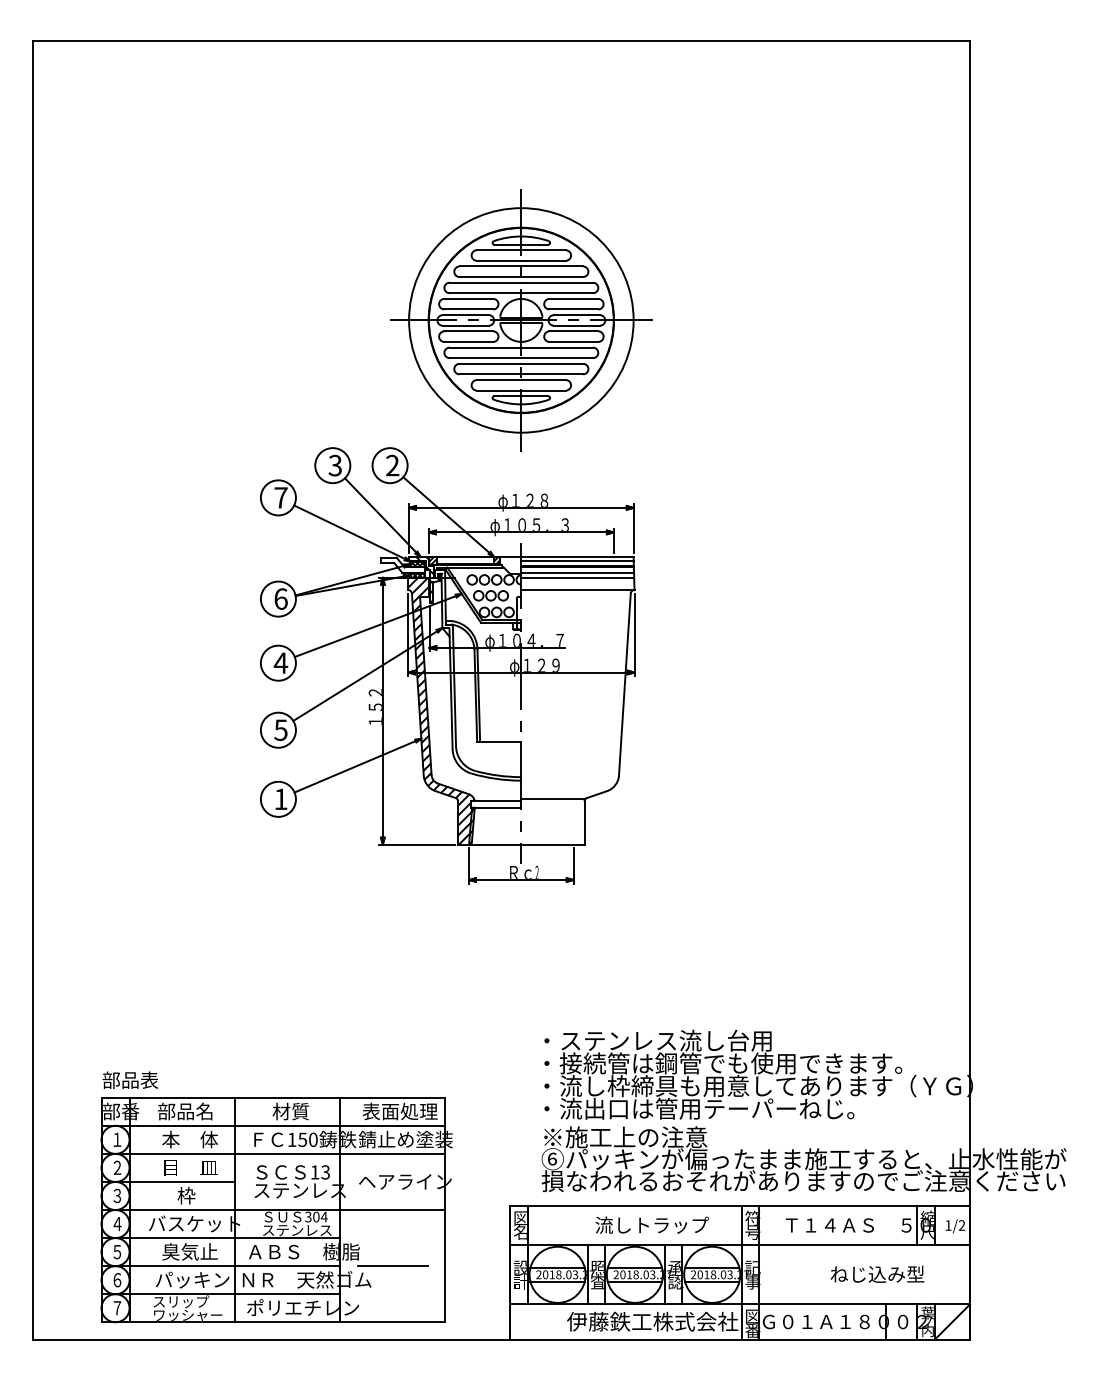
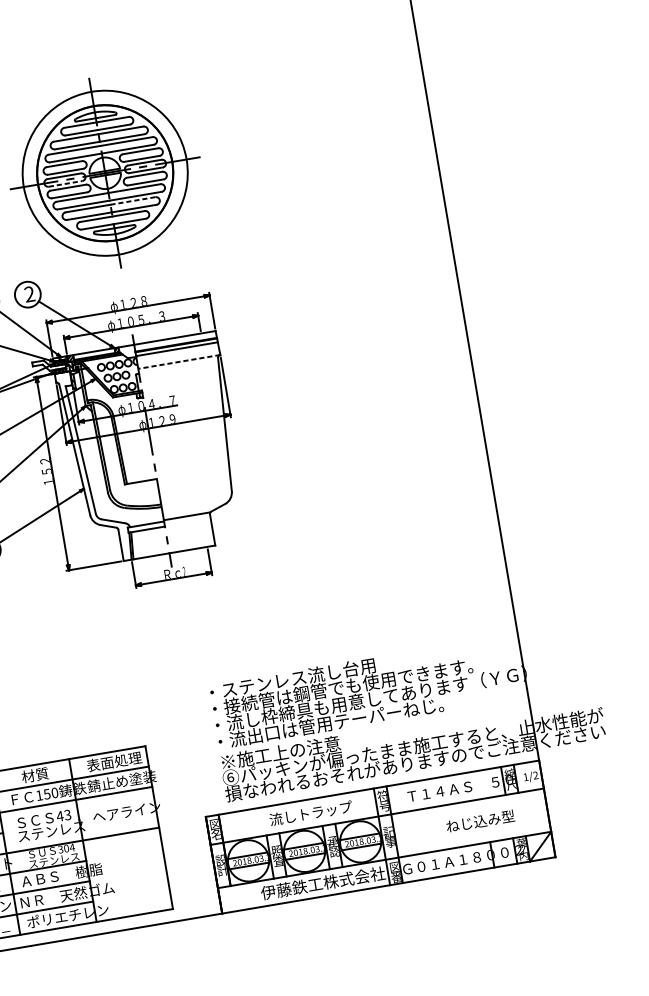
line: (466, 325) -> (66, 183), solid -> dashed
line: (552, 363) -> (133, 200), solid -> dashed
line: (577, 561) -> (175, 341), removed
line: (577, 577) -> (177, 352), removed
line: (577, 590) -> (179, 362), solid -> dashed
hatch: (441, 710) -> (95, 465), removed
text: (314, 1172) -> (59, 816), 13 -> 43
line: (392, 1266) -> (127, 875), removed

